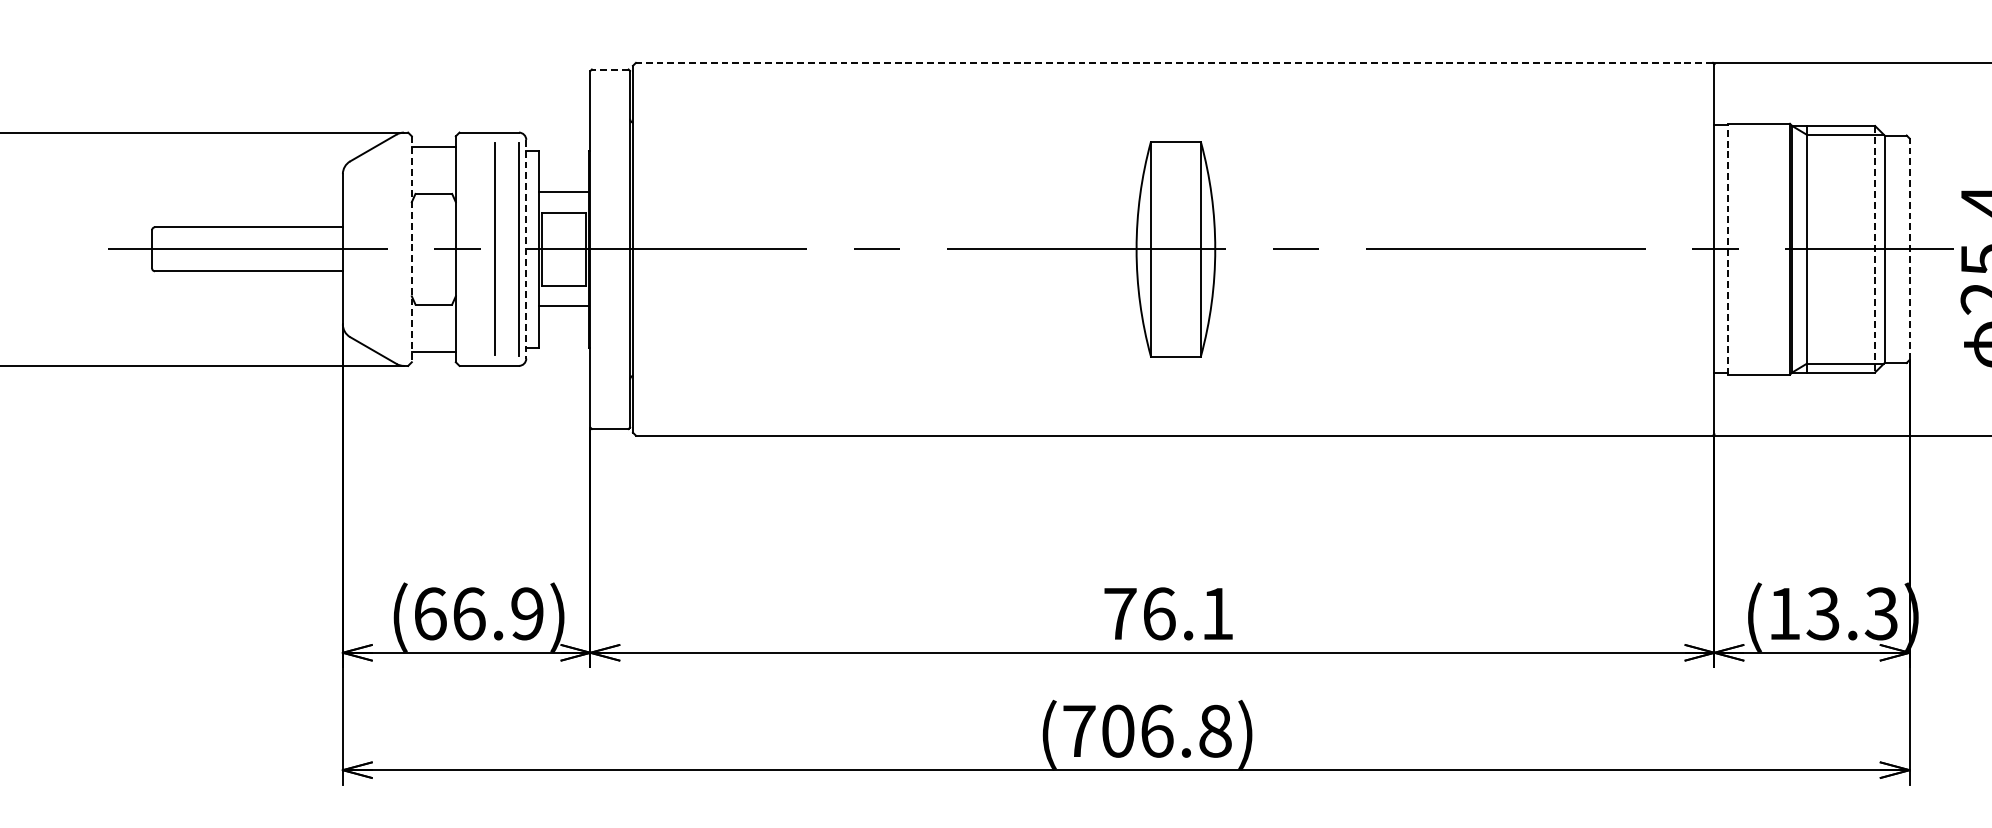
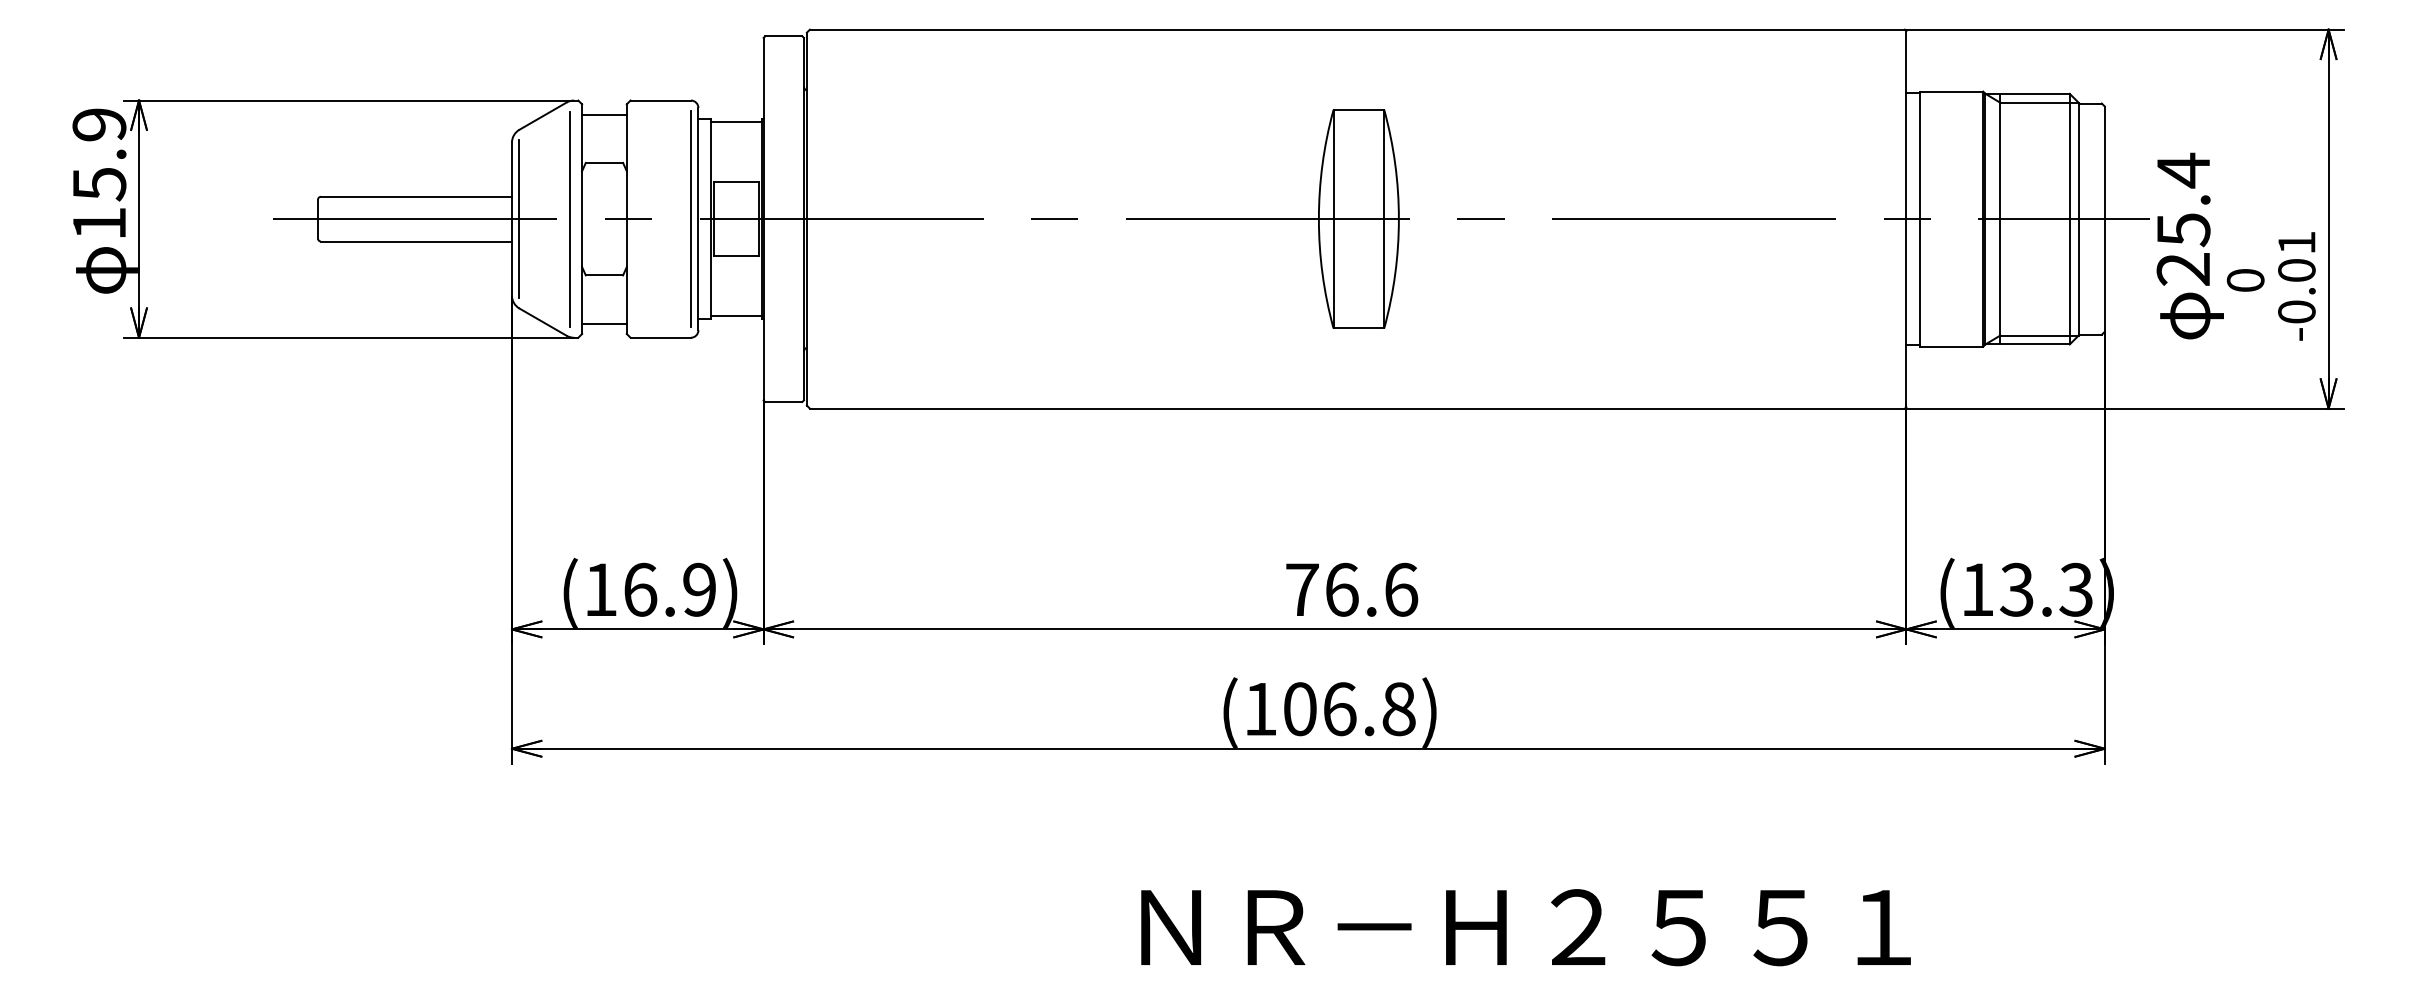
line: (1174, 62) -> (1357, 29), dashed -> solid
line: (609, 69) -> (783, 36), dashed -> solid
line: (563, 192) -> (736, 122), moved
line: (350, 249) -> (519, 219), added
line: (412, 249) -> (582, 219), dashed -> solid
line: (494, 249) -> (569, 219), moved
line: (526, 249) -> (698, 219), dashed -> solid
line: (1727, 249) -> (1919, 219), dashed -> solid
line: (1874, 249) -> (2069, 219), dashed -> solid
line: (1909, 249) -> (2104, 219), dashed -> solid
line: (563, 306) -> (736, 316), moved
text: (430, 613) -> (601, 589), (66.9) -> (16.9)
text: (1217, 613) -> (1401, 589), 76.1 -> 76.6
text: (1079, 731) -> (1260, 709), (706.8) -> (106.8)

